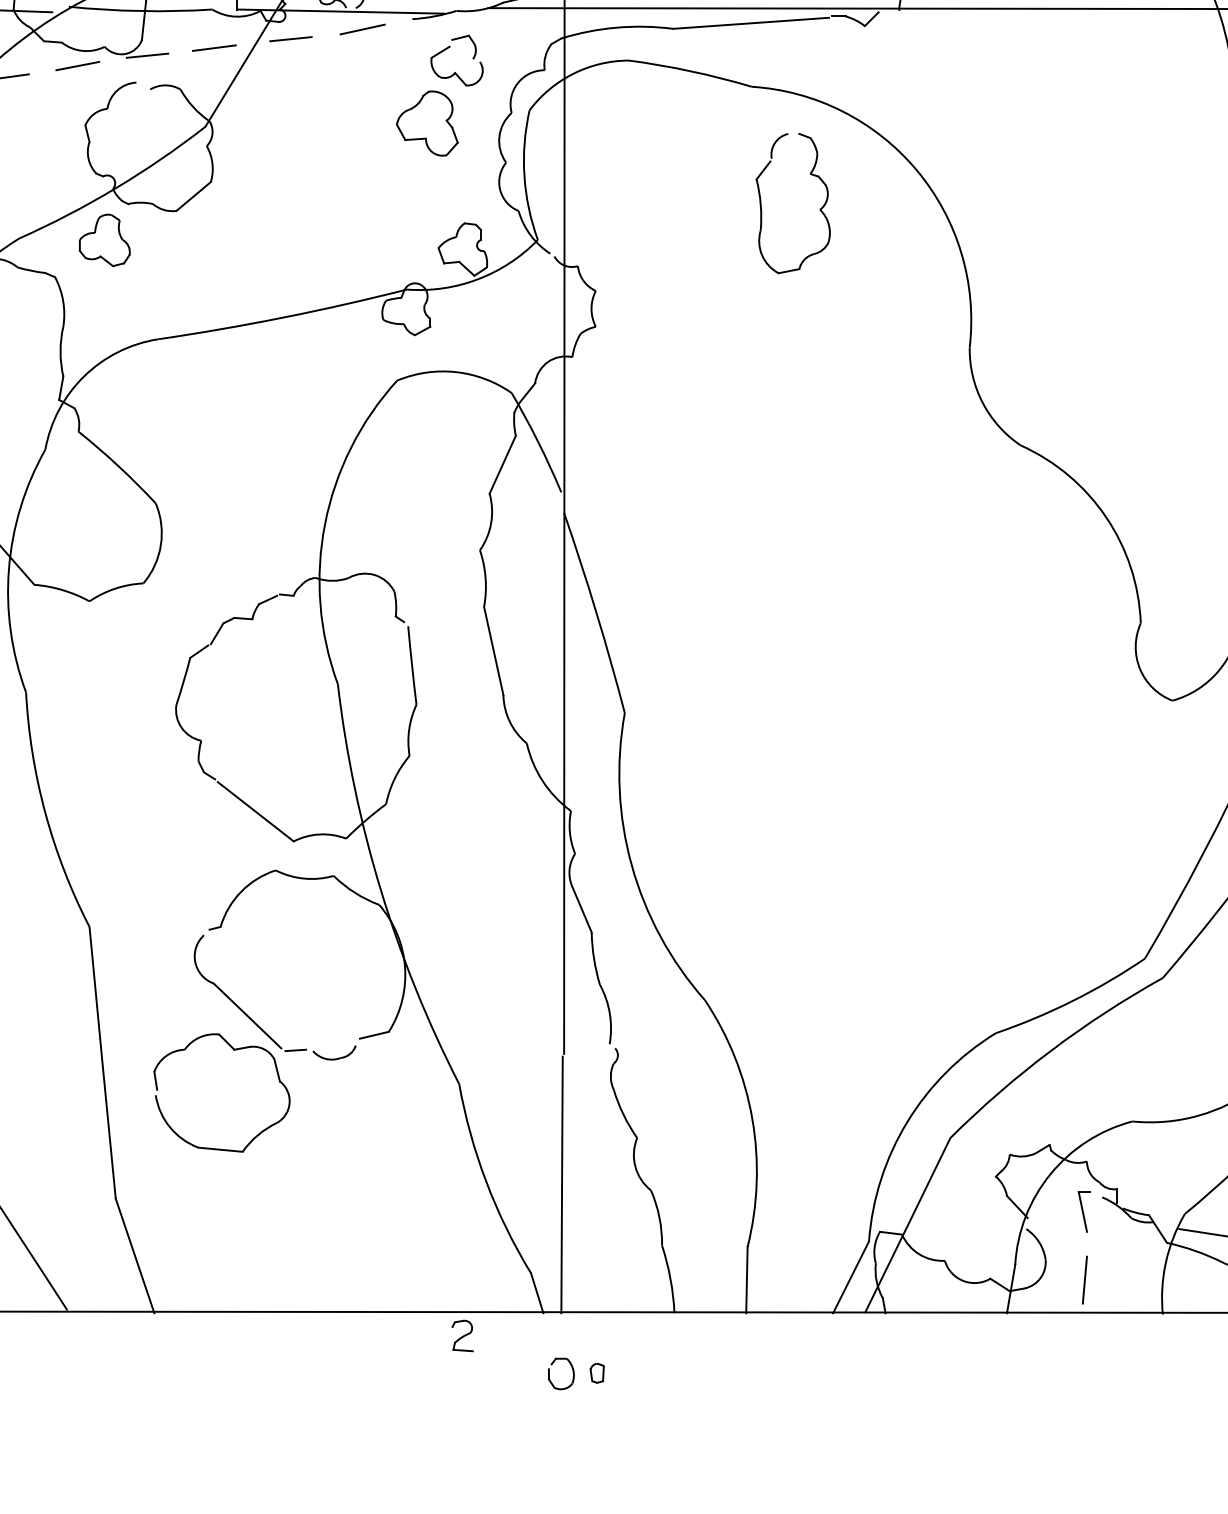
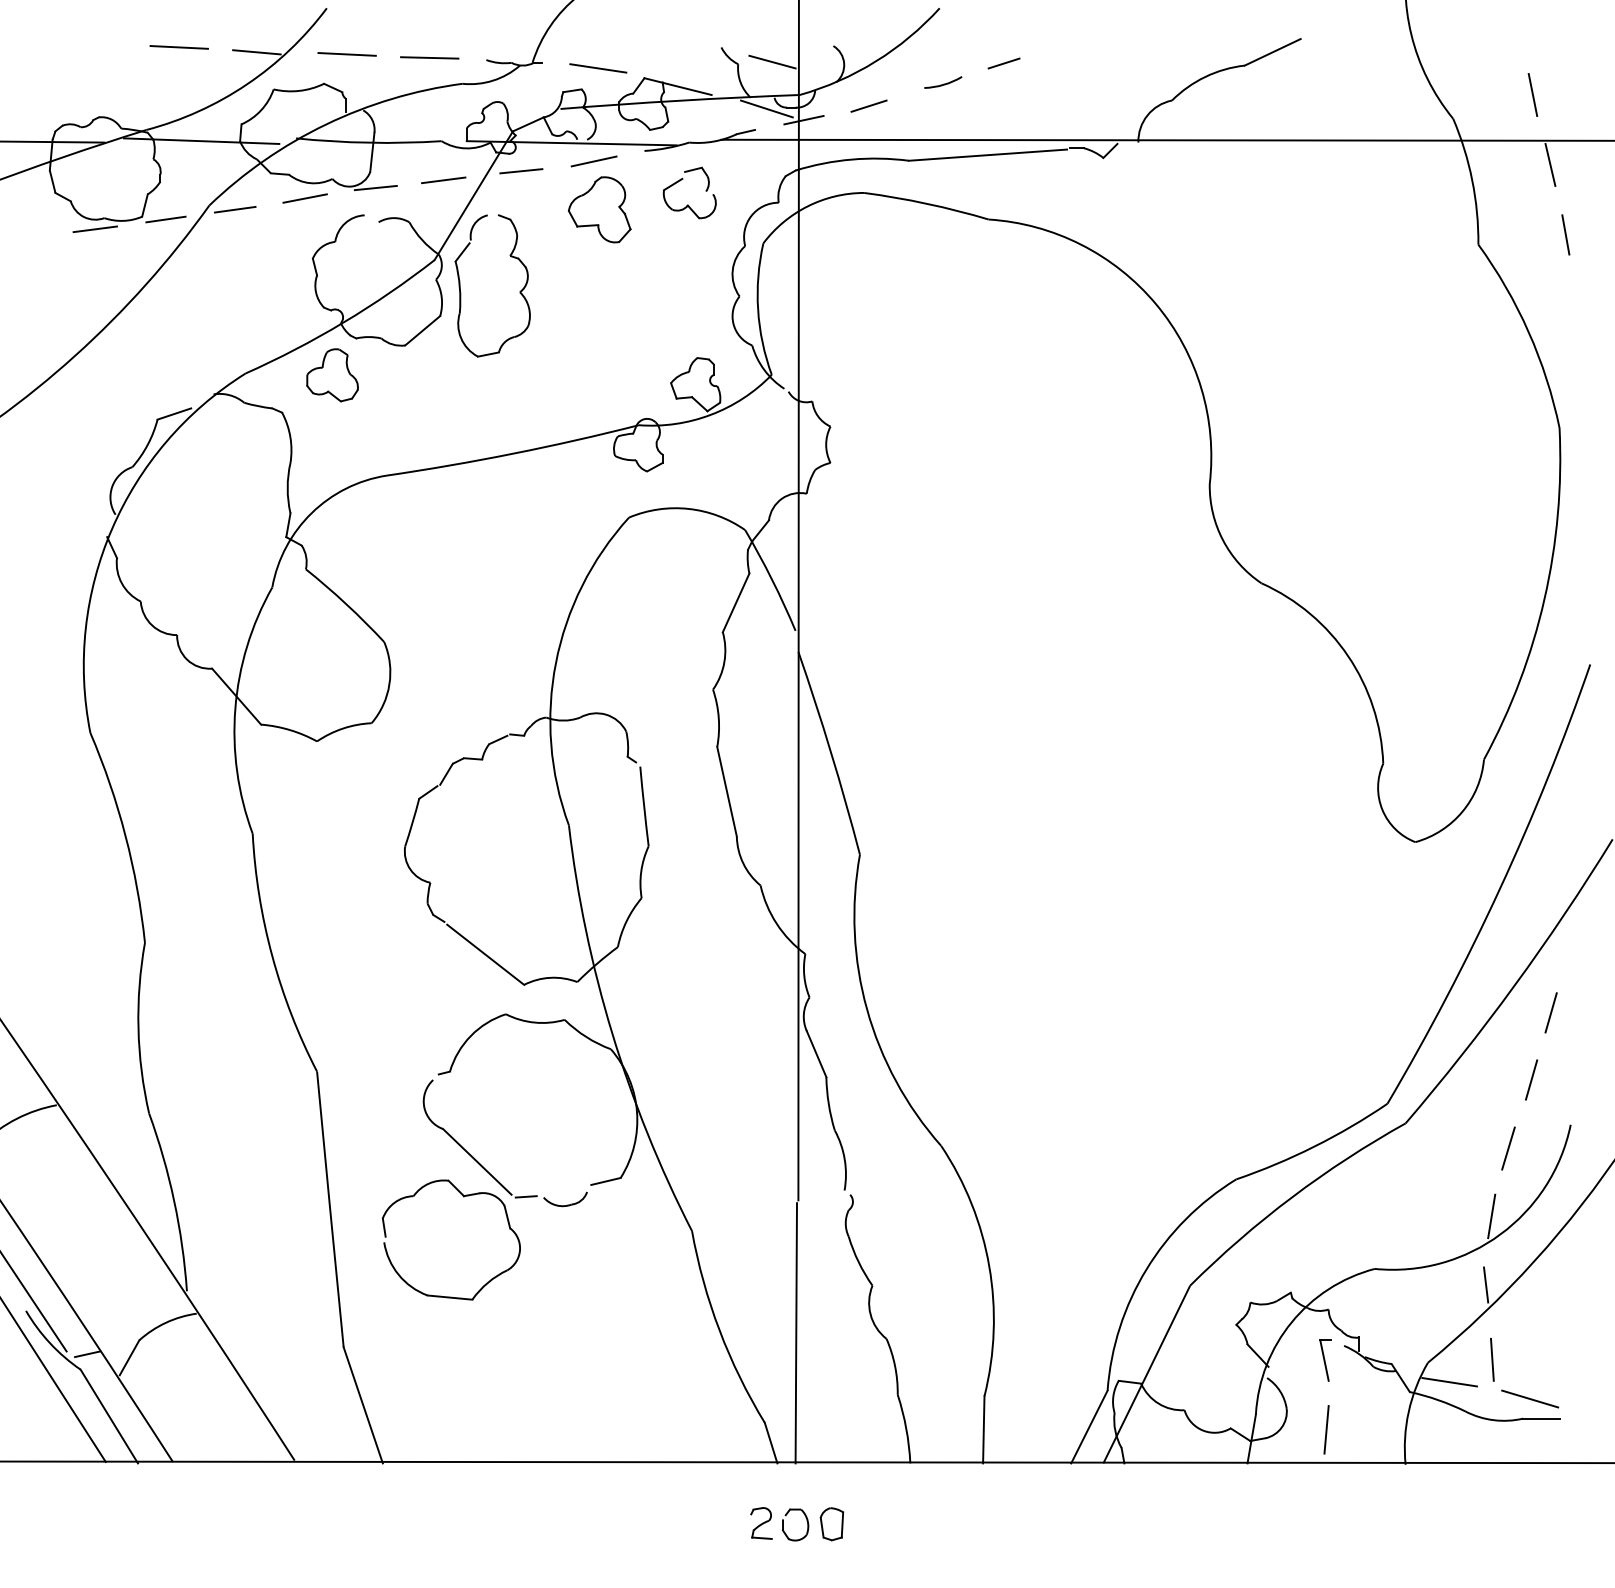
part: (427, 123) -> (599, 209), moved
part: (819, 209) -> (519, 291), moved
part: (462, 1336) -> (761, 1523), moved
part: (596, 1373) -> (831, 1524), size x1.67

